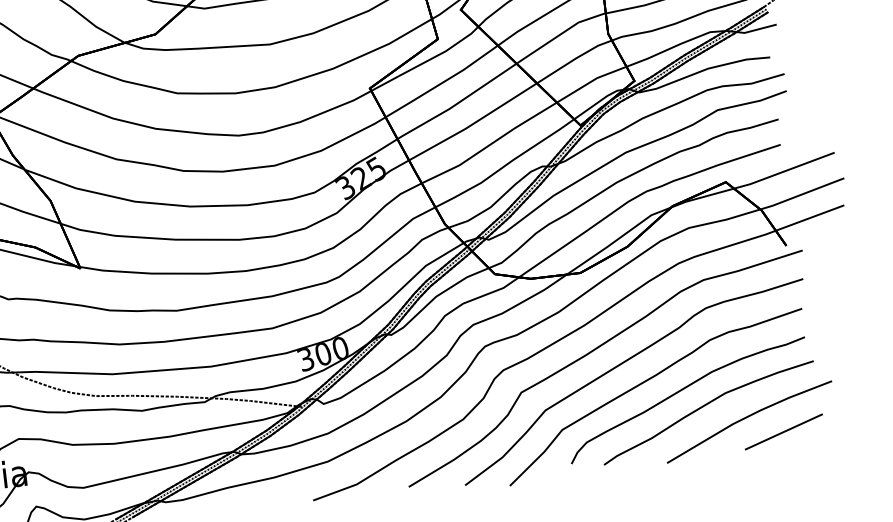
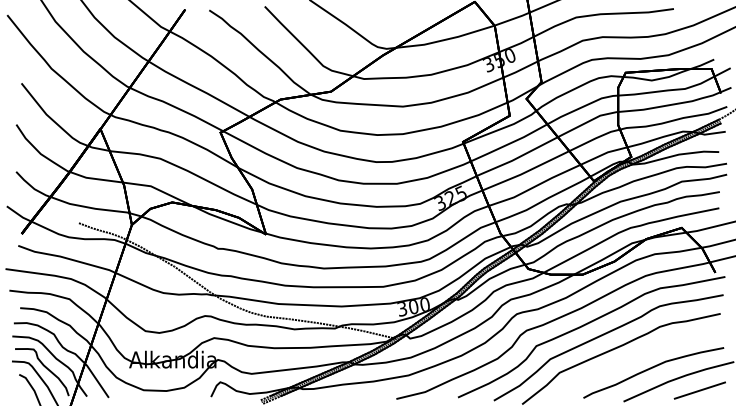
part: (682, 391) -> (638, 357), removed

